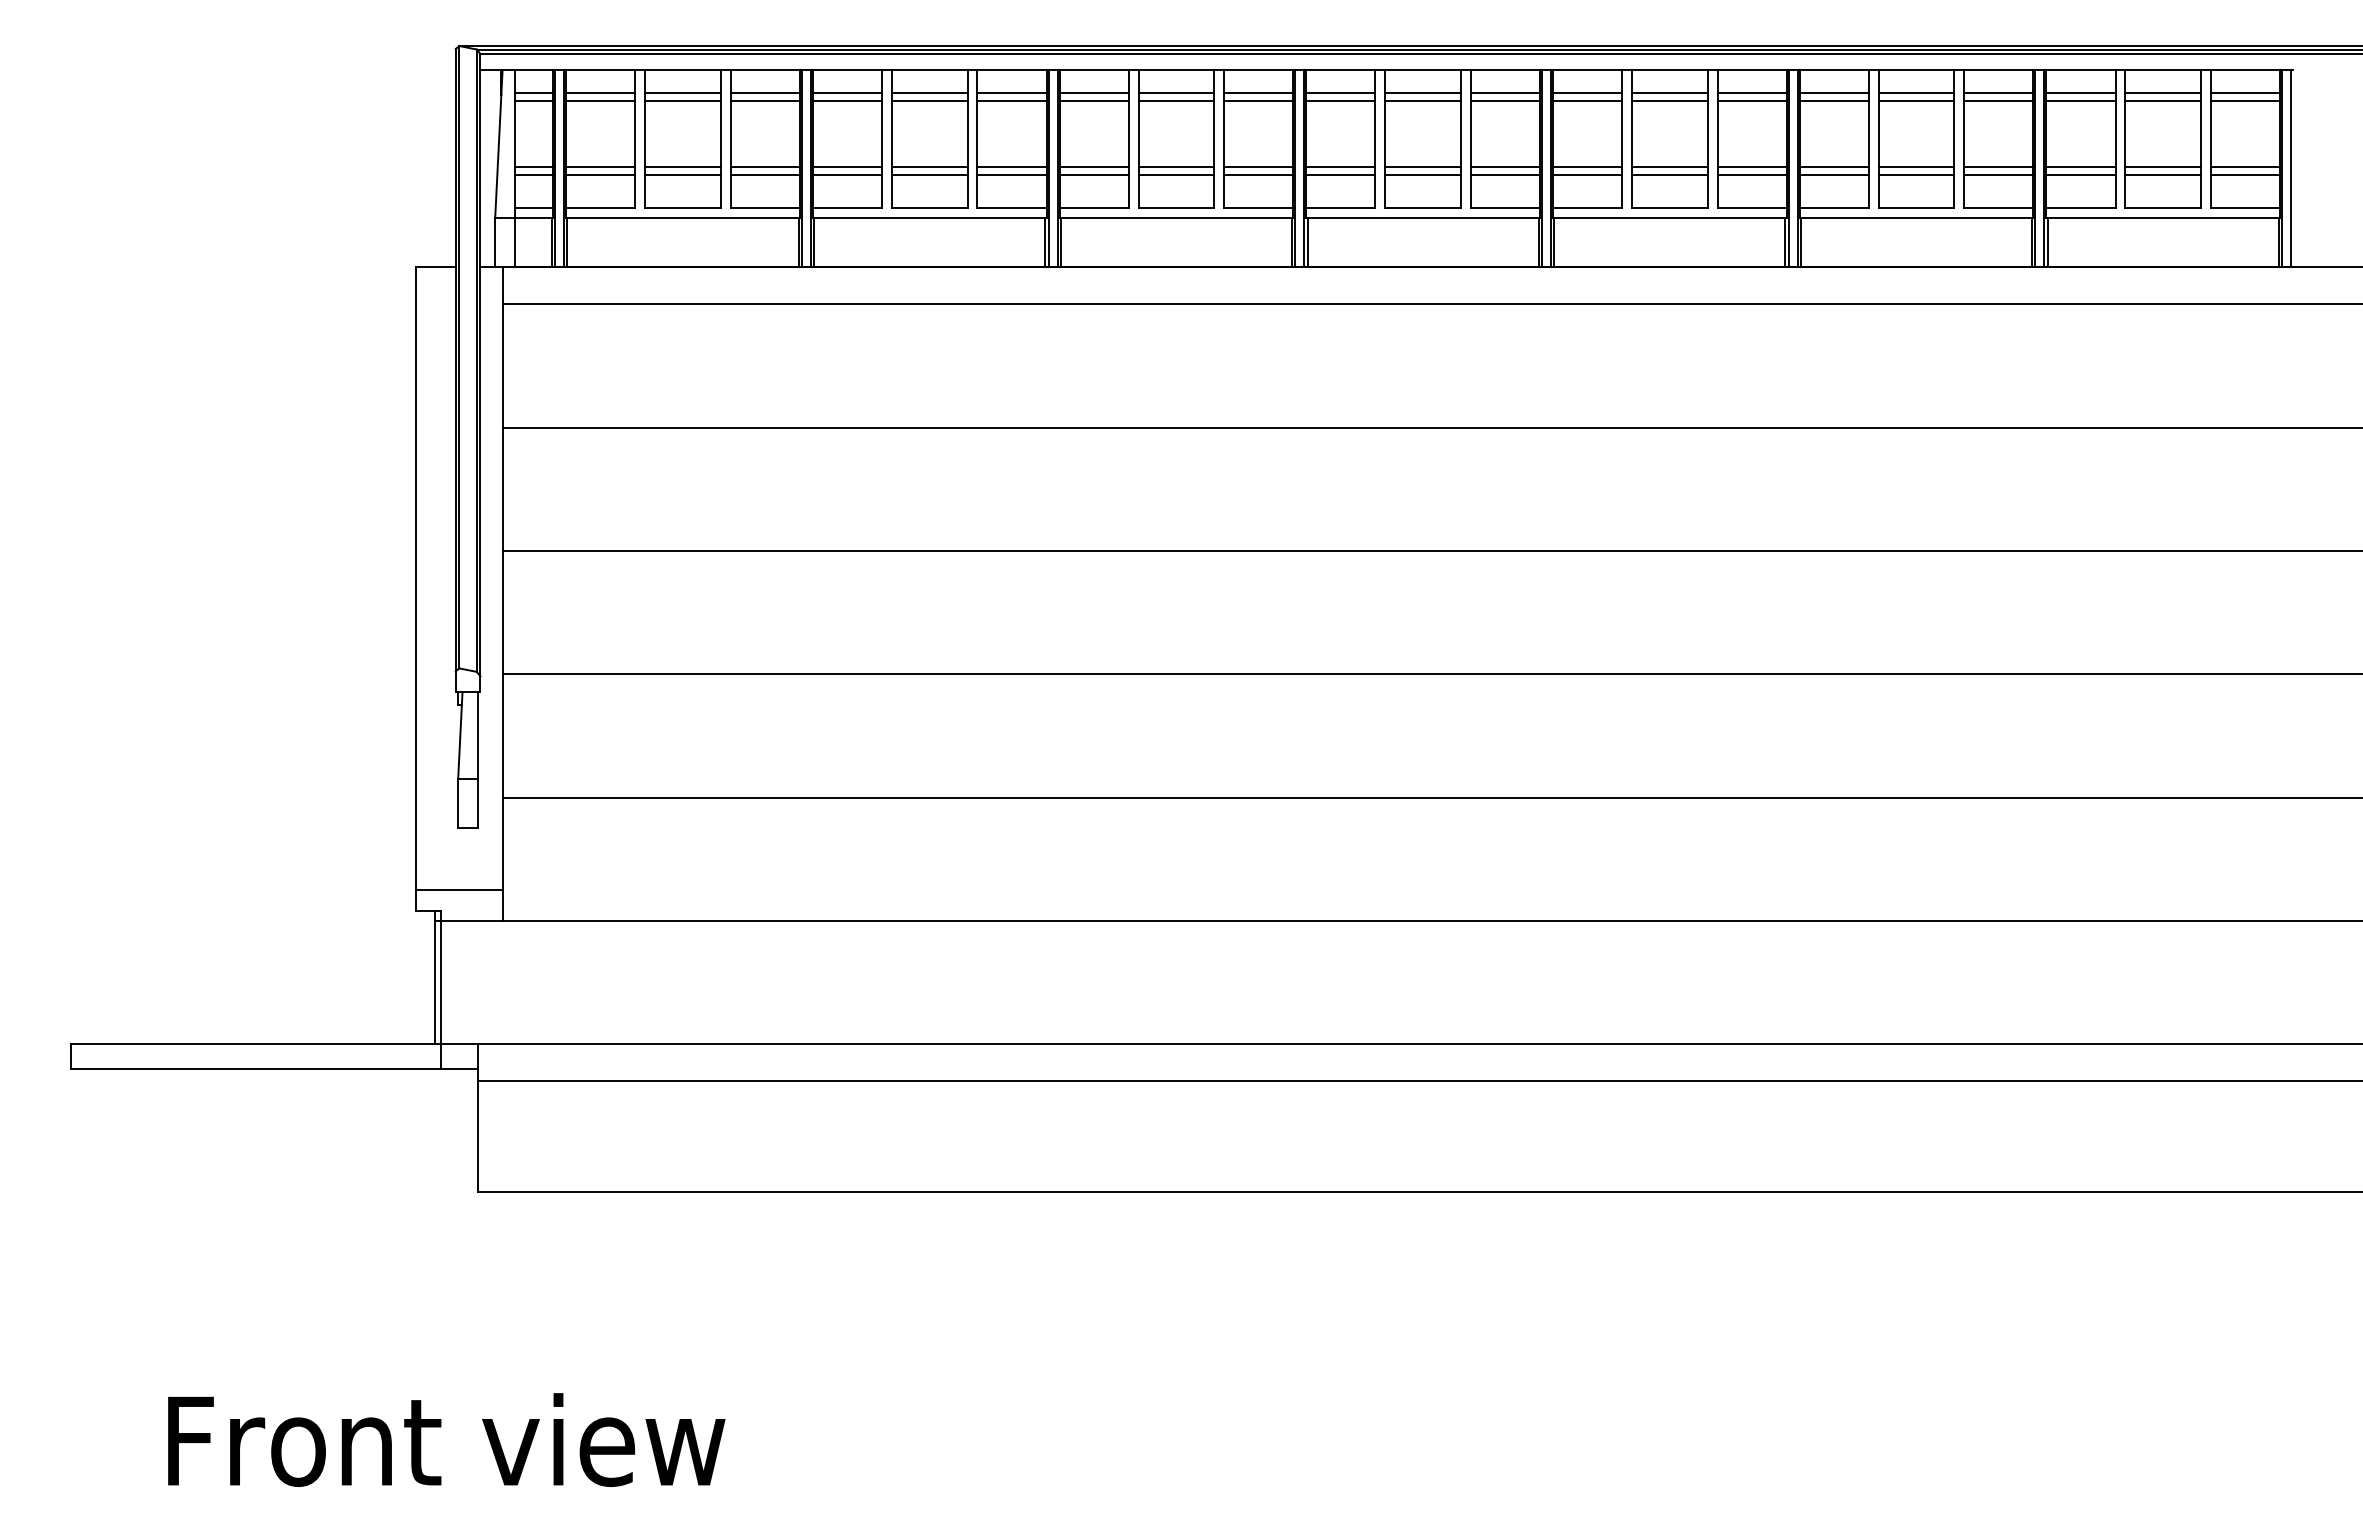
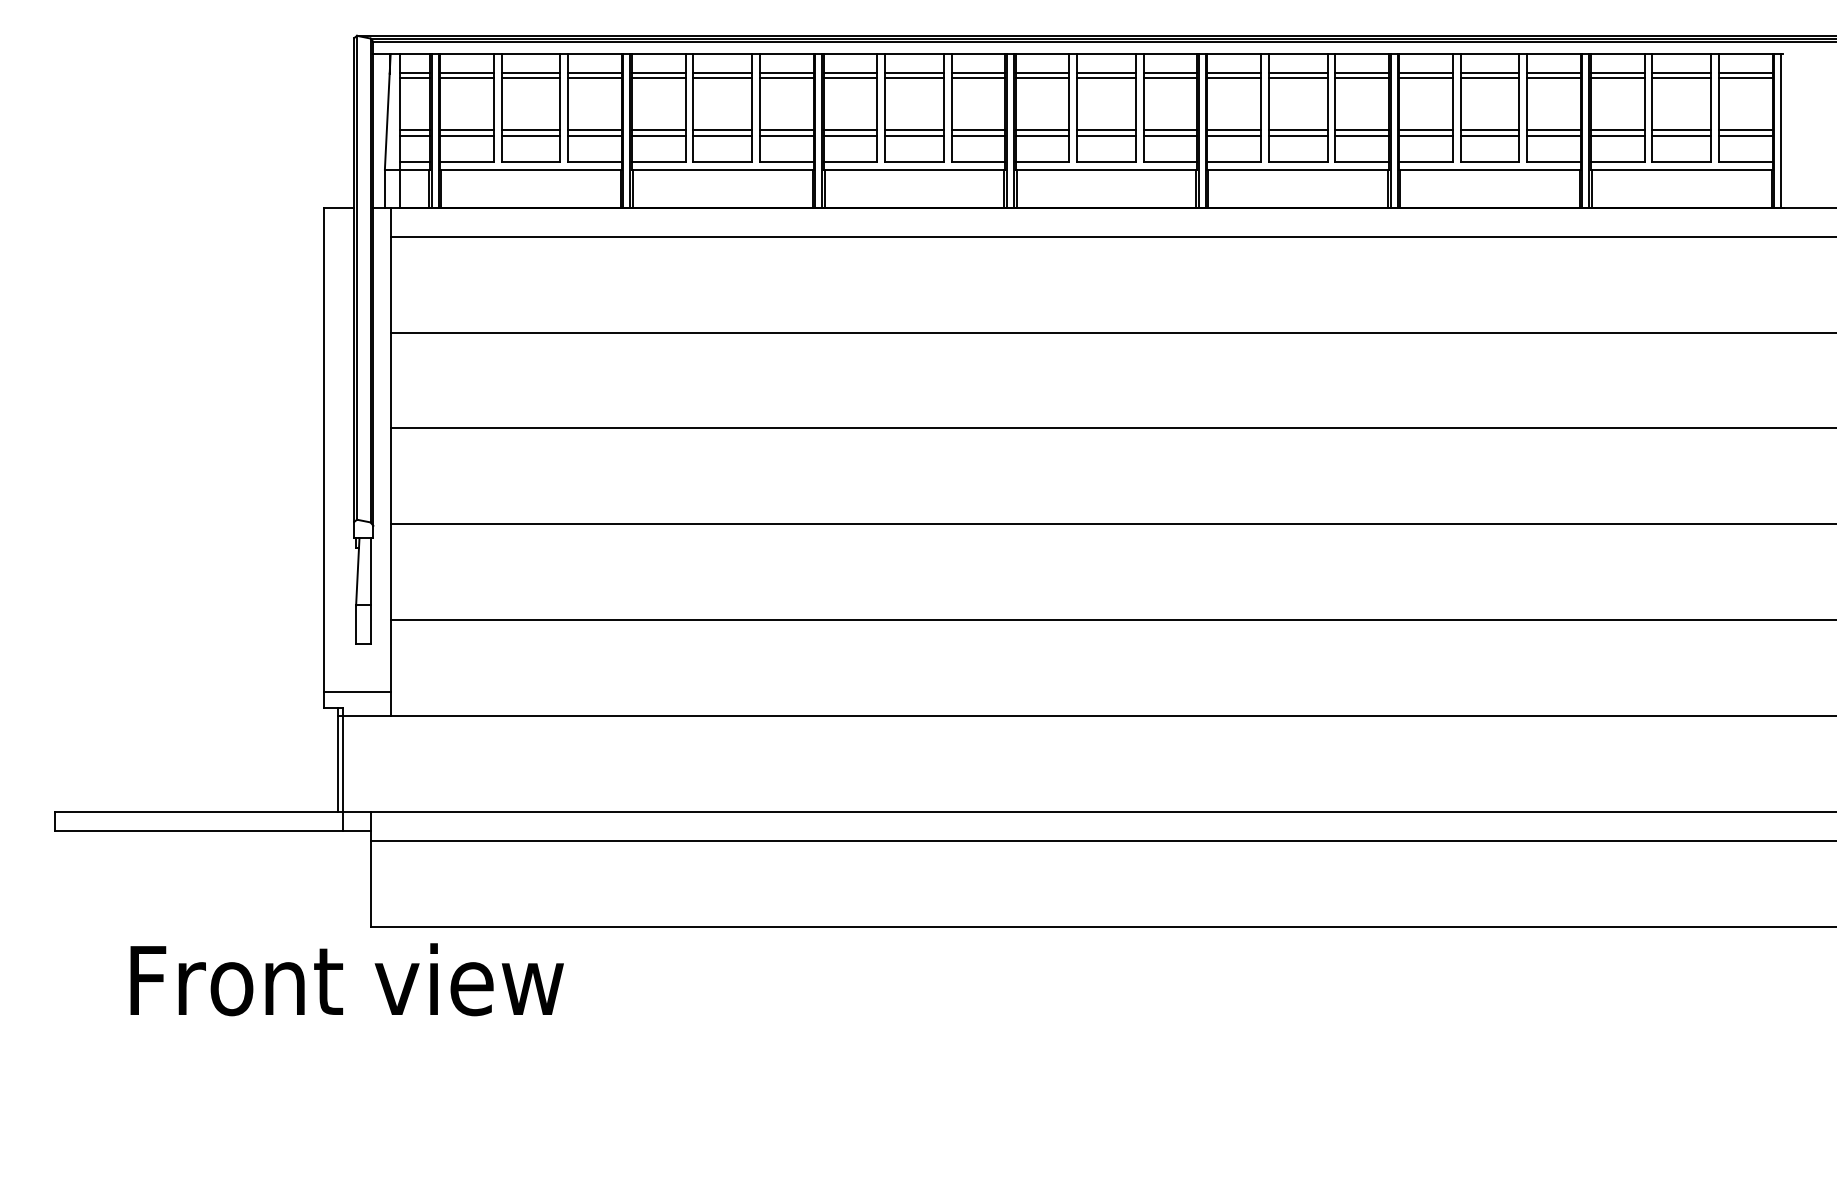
text: (446, 1439) -> (347, 979), moved

